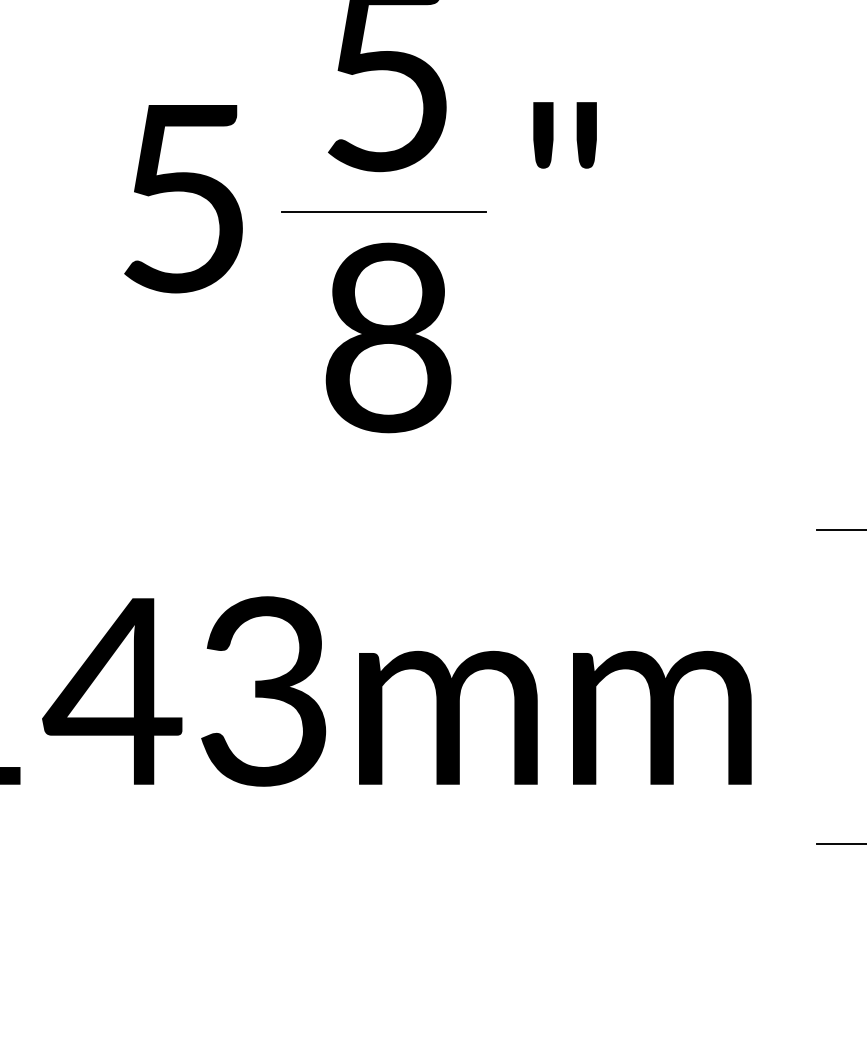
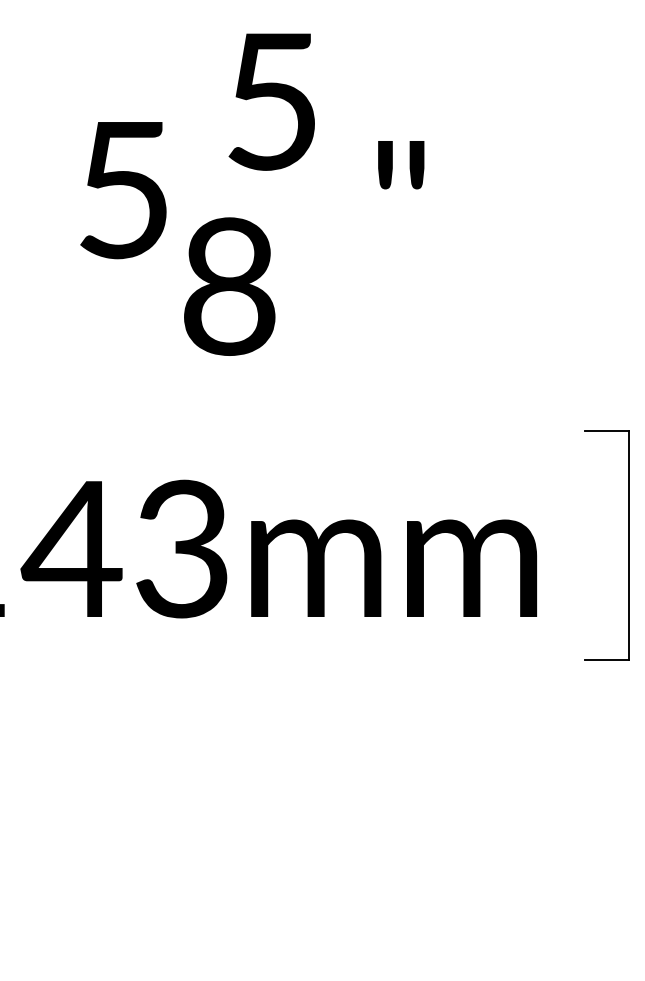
text: (565, 135) -> (401, 165), moved
line: (382, 211) -> (268, 199), removed
text: (388, 337) -> (229, 286), moved

